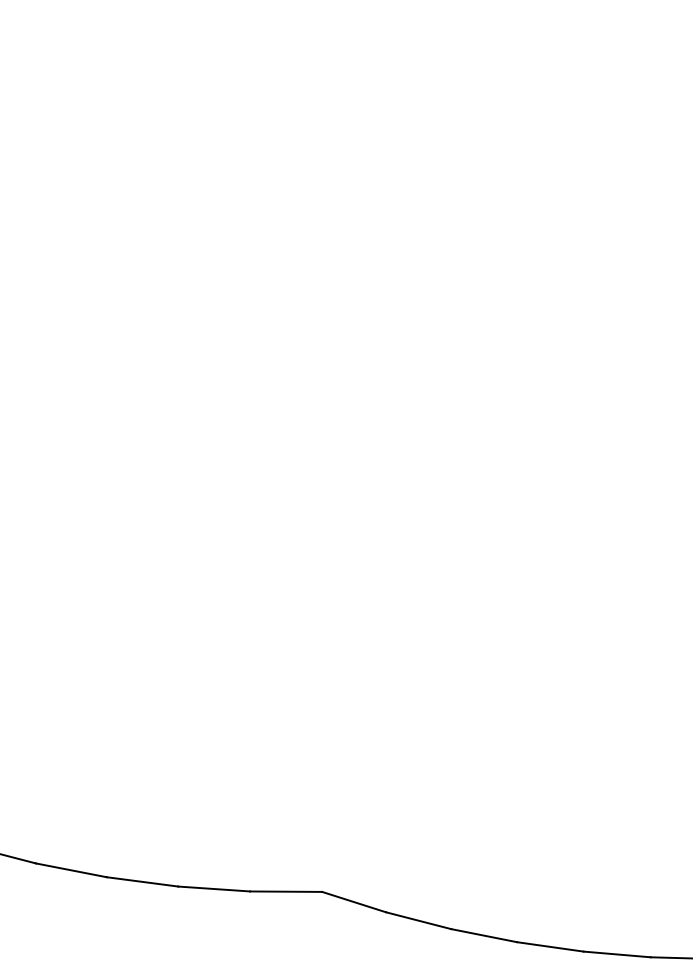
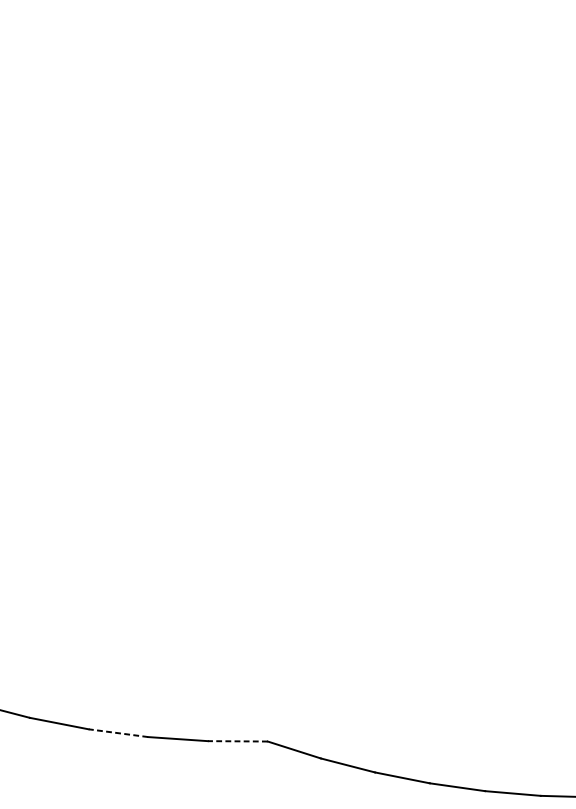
line: (142, 881) -> (118, 732), solid -> dashed
line: (285, 891) -> (237, 741), solid -> dashed

